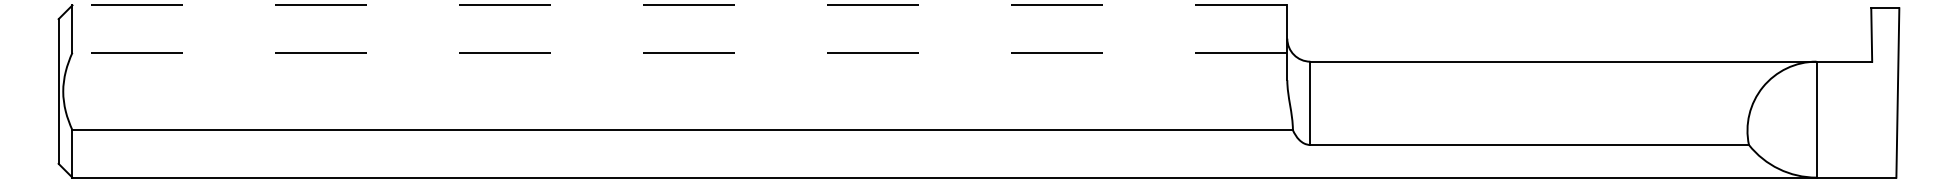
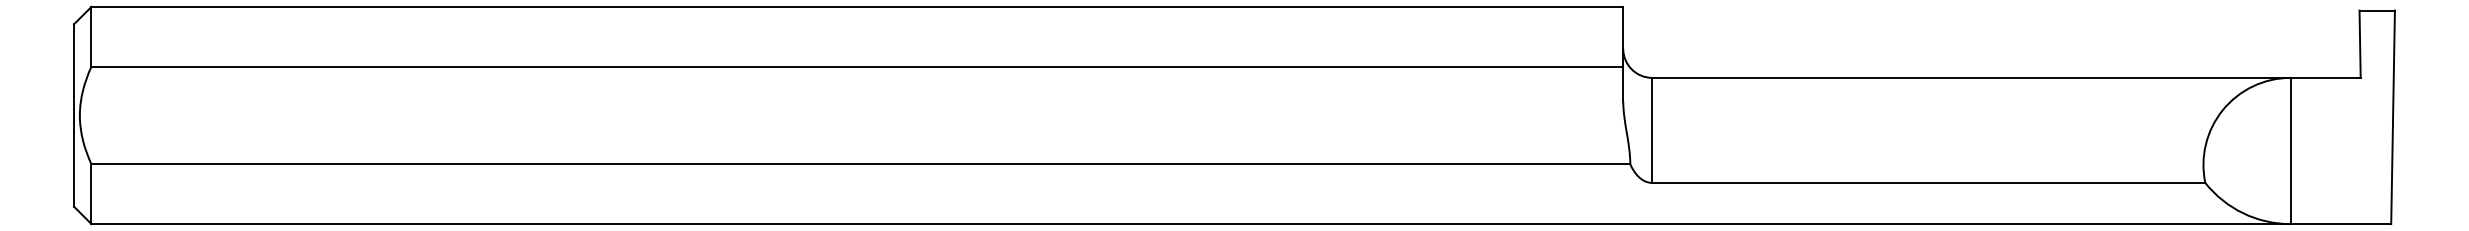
line: (680, 5) -> (857, 6), dashed -> solid
line: (680, 52) -> (857, 66), dashed -> solid

